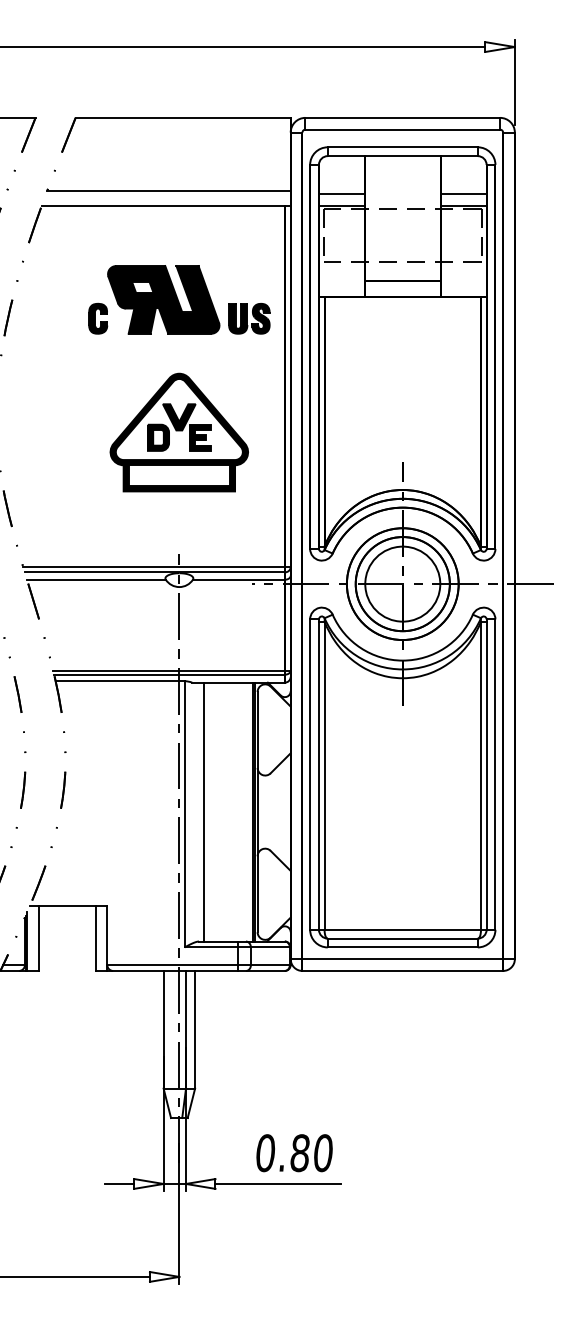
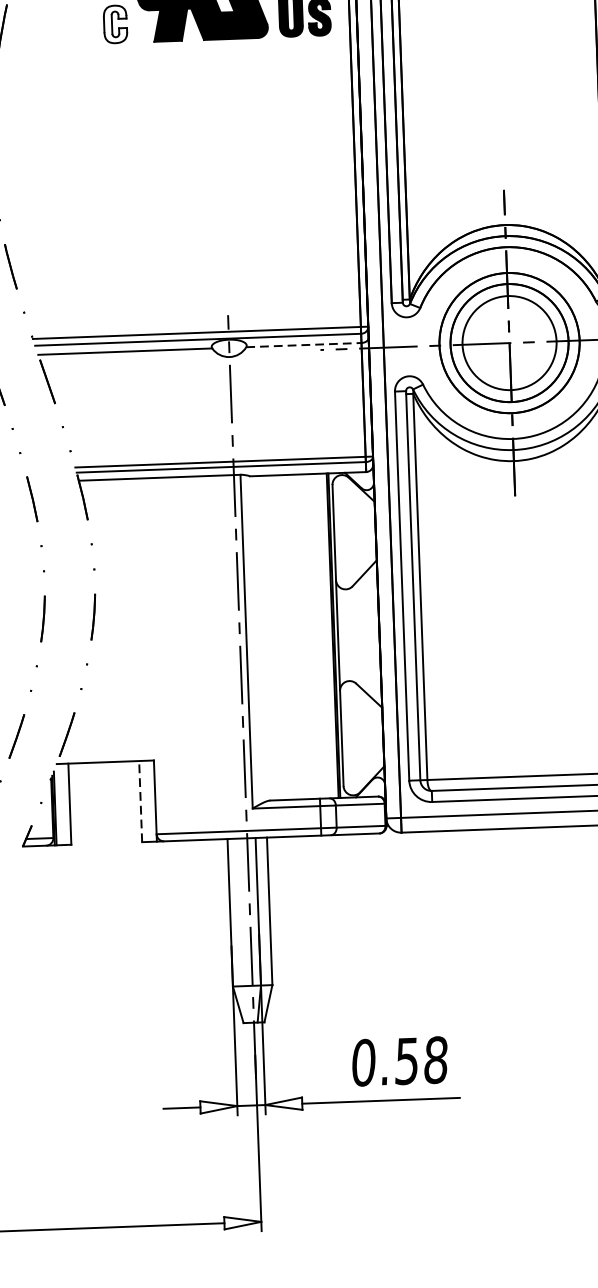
fill: (98, 318) -> (115, 24), removed
part: (178, 432) -> (221, 163), removed
line: (238, 579) -> (303, 344), solid -> dashed
line: (203, 811) -> (270, 637), removed
line: (95, 938) -> (140, 801), solid -> dashed
text: (311, 1153) -> (421, 1061), 0.80 -> 0.58

